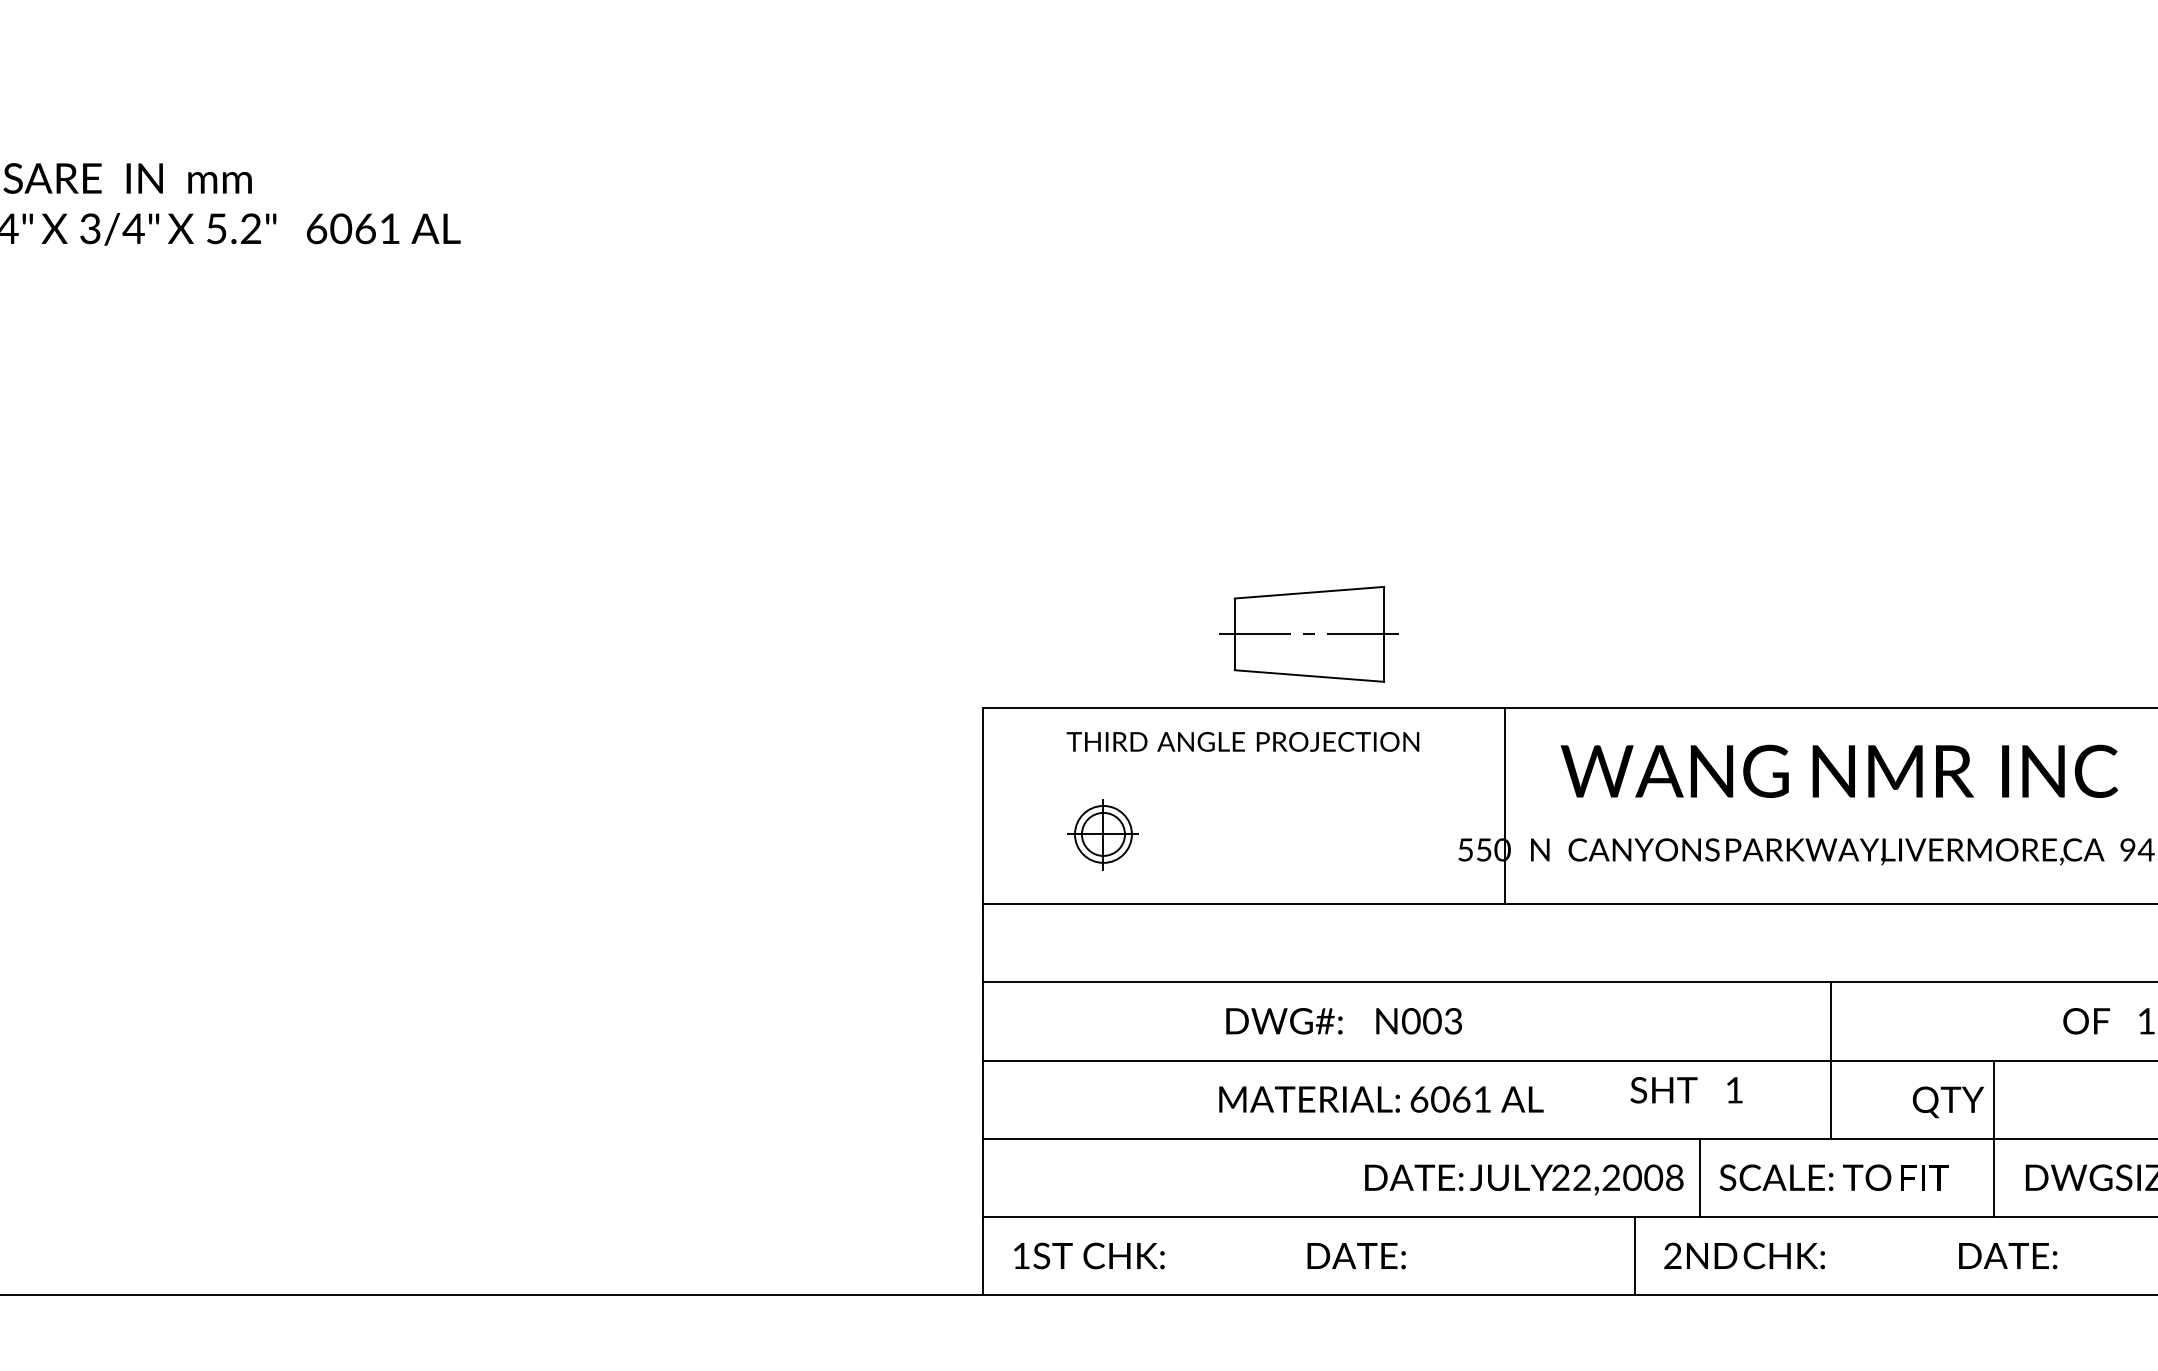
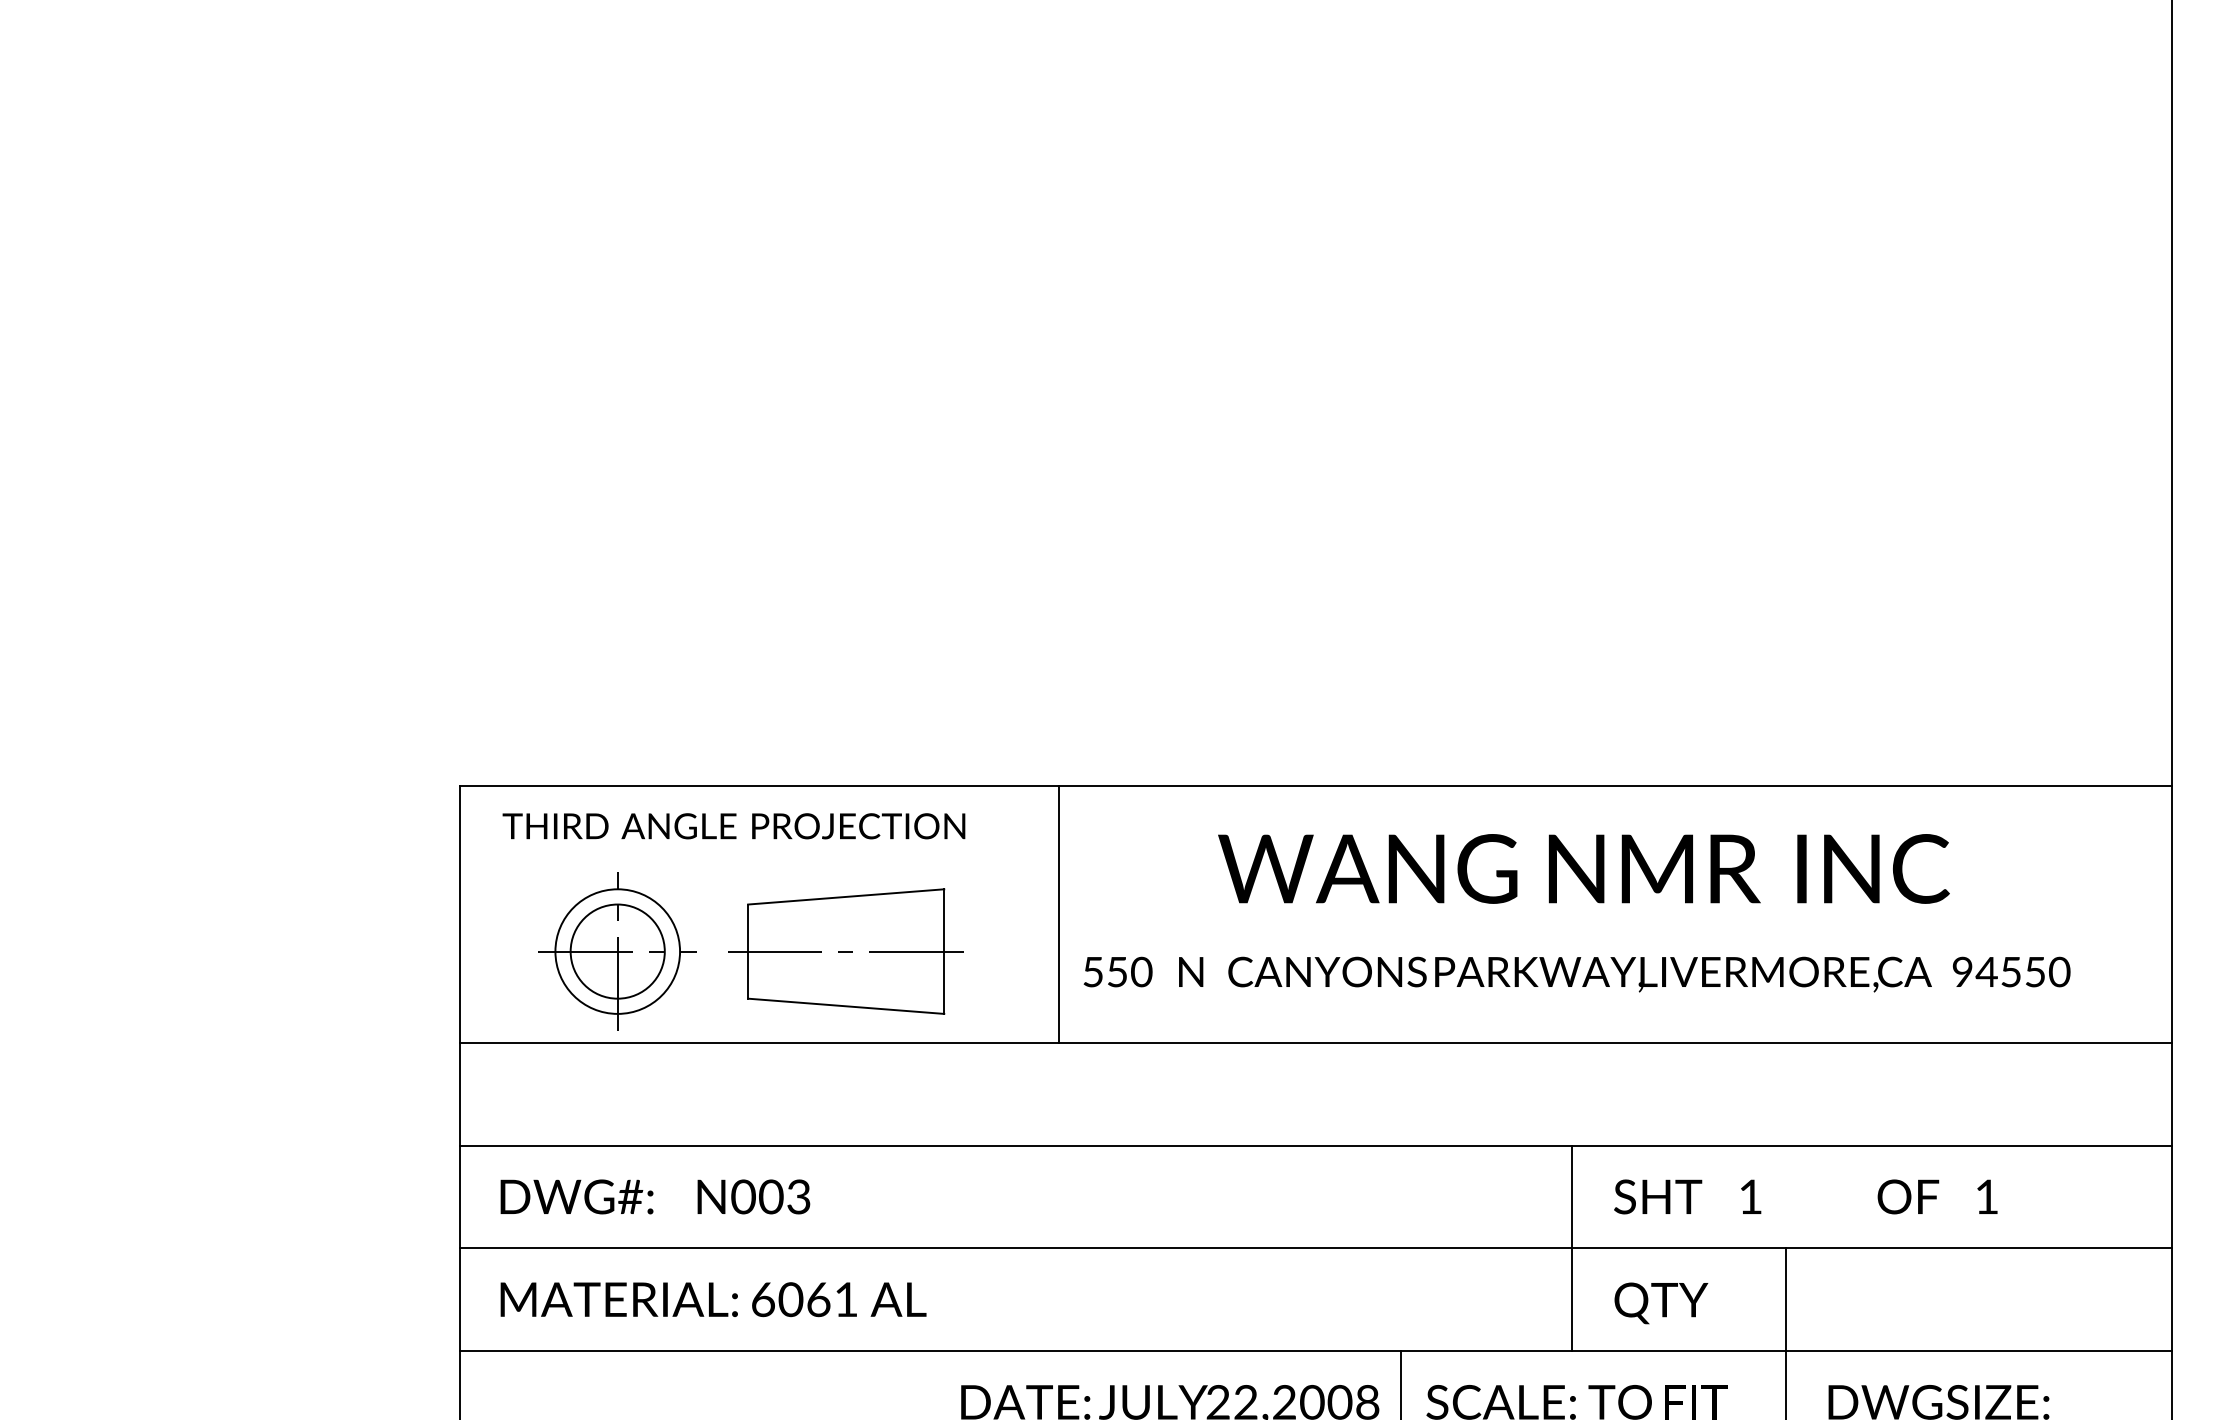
part: (1308, 634) -> (844, 951), moved
text: (1242, 741) -> (733, 825), moved
line: (1504, 806) -> (1058, 915), moved
part: (1103, 834) -> (617, 951), size x1.67
text: (1343, 1021) -> (654, 1197), moved
text: (1686, 1090) -> (1687, 1197), moved
text: (1381, 1099) -> (713, 1299), moved
text: (1947, 1102) -> (1660, 1303), moved

